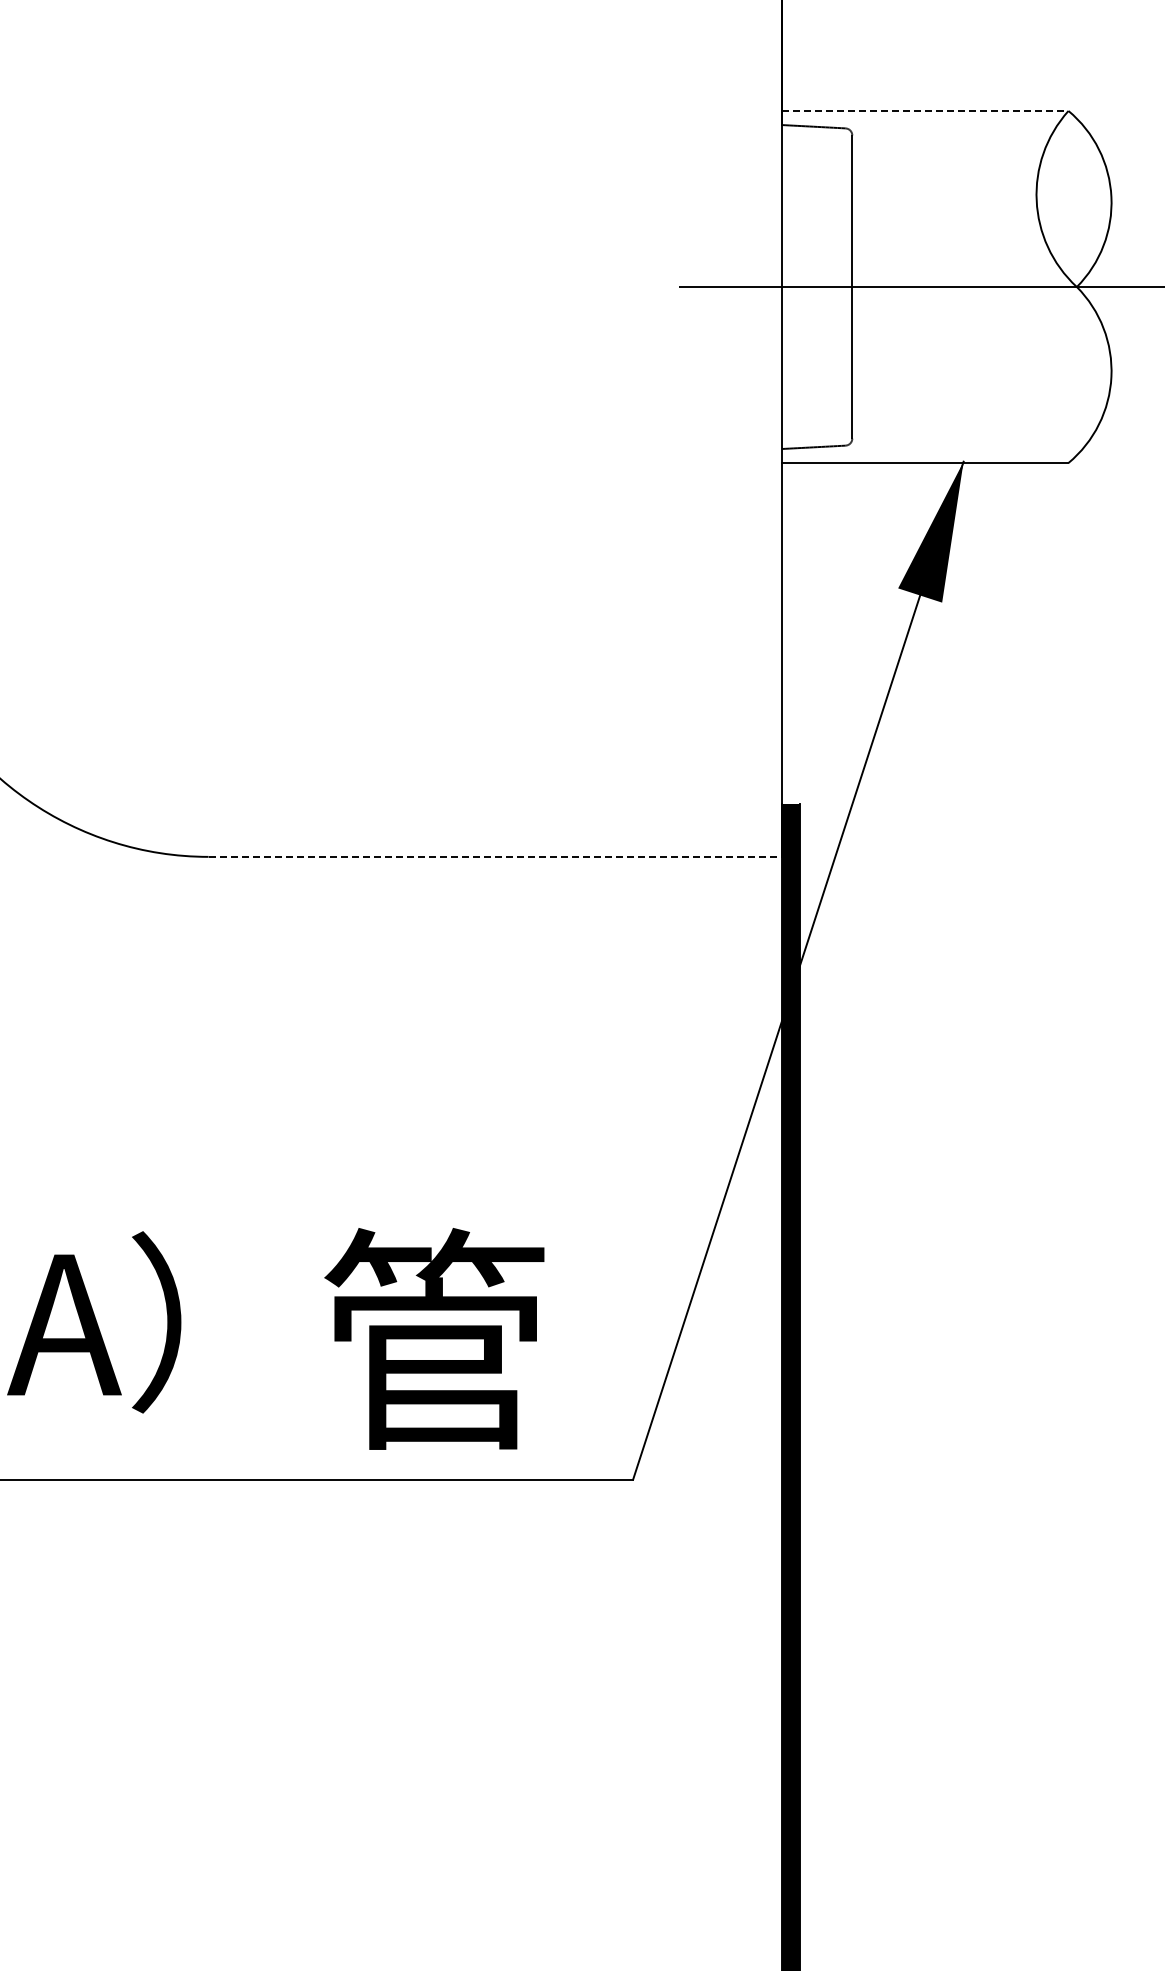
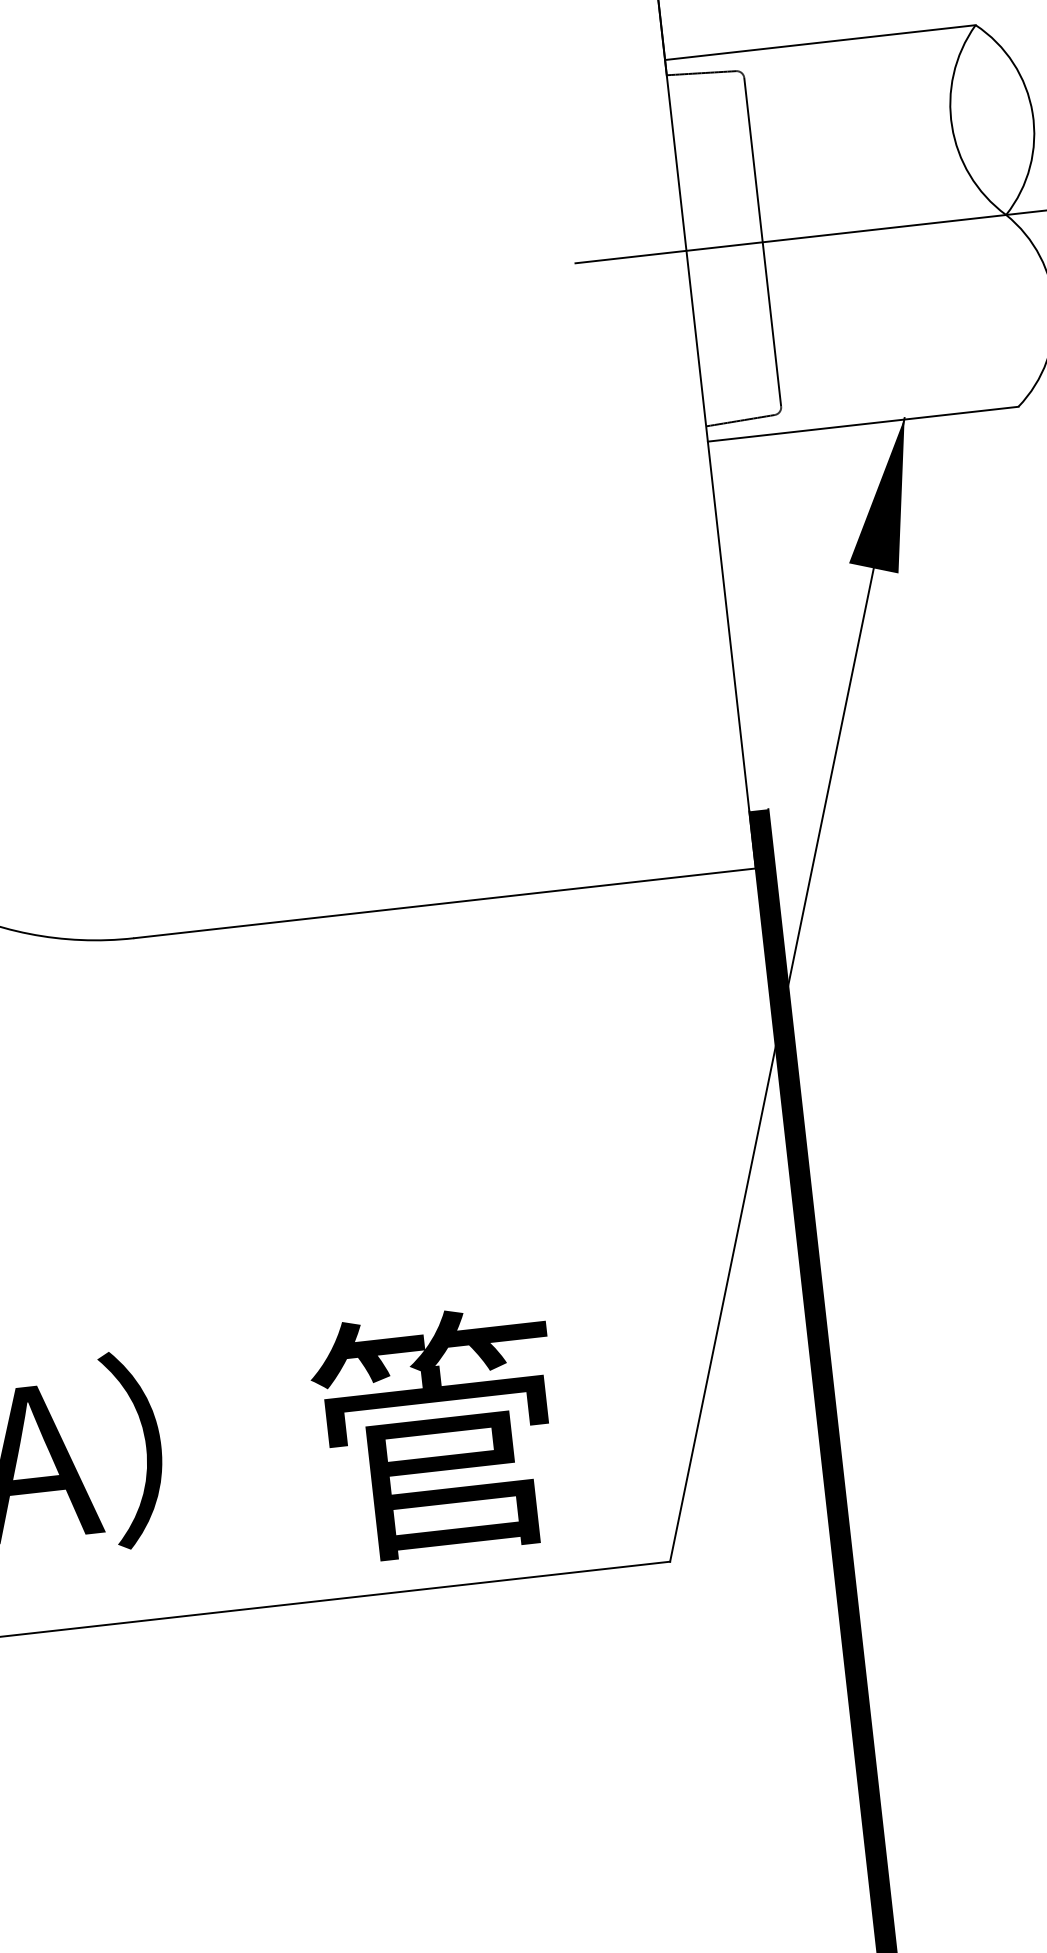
line: (925, 110) -> (820, 42), dashed -> solid
line: (495, 856) -> (445, 902), dashed -> solid

